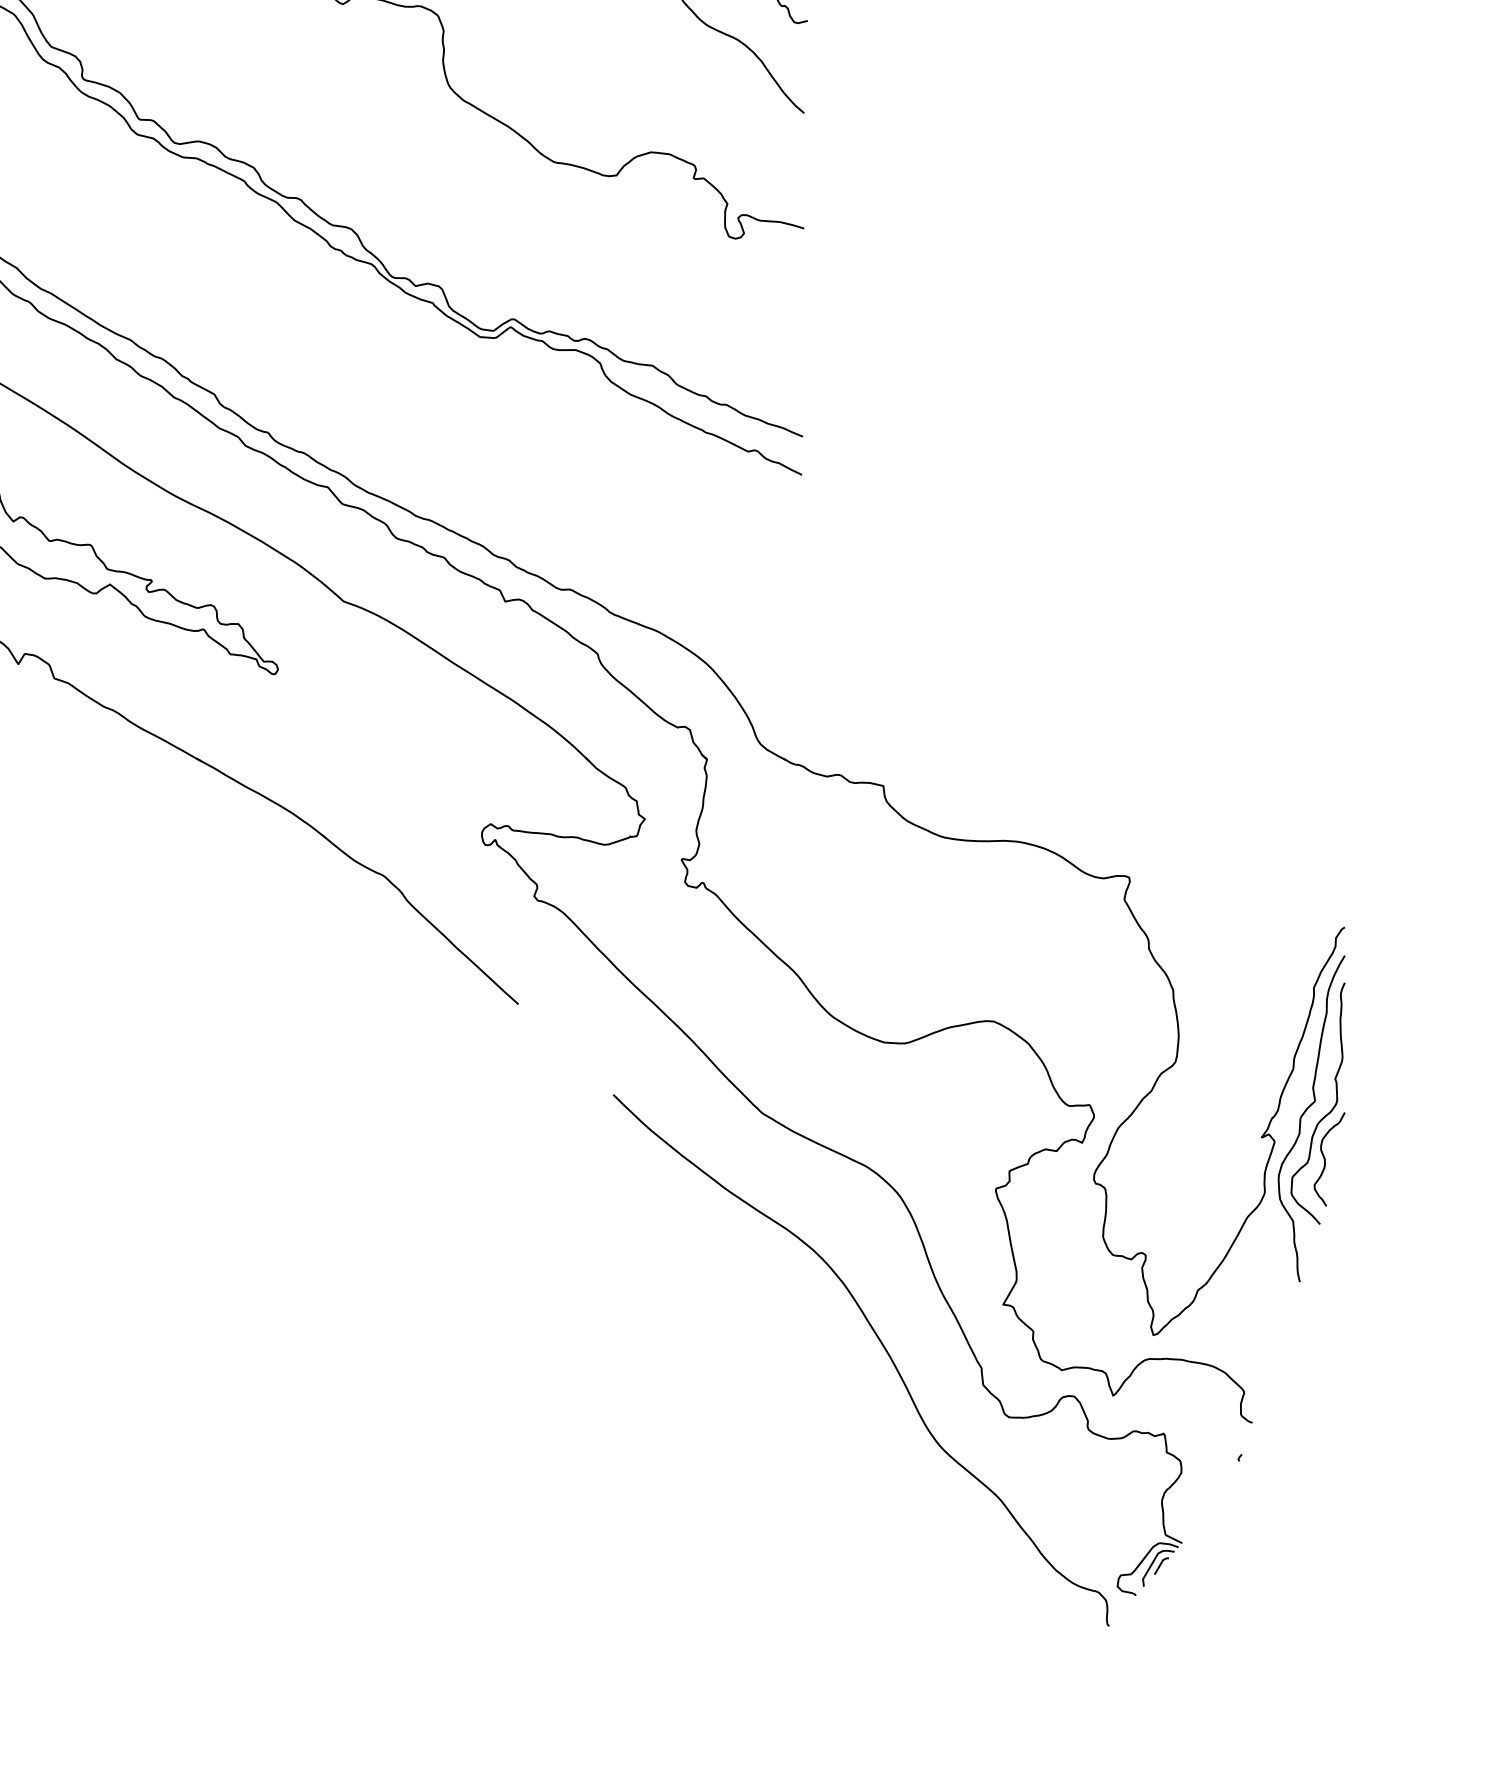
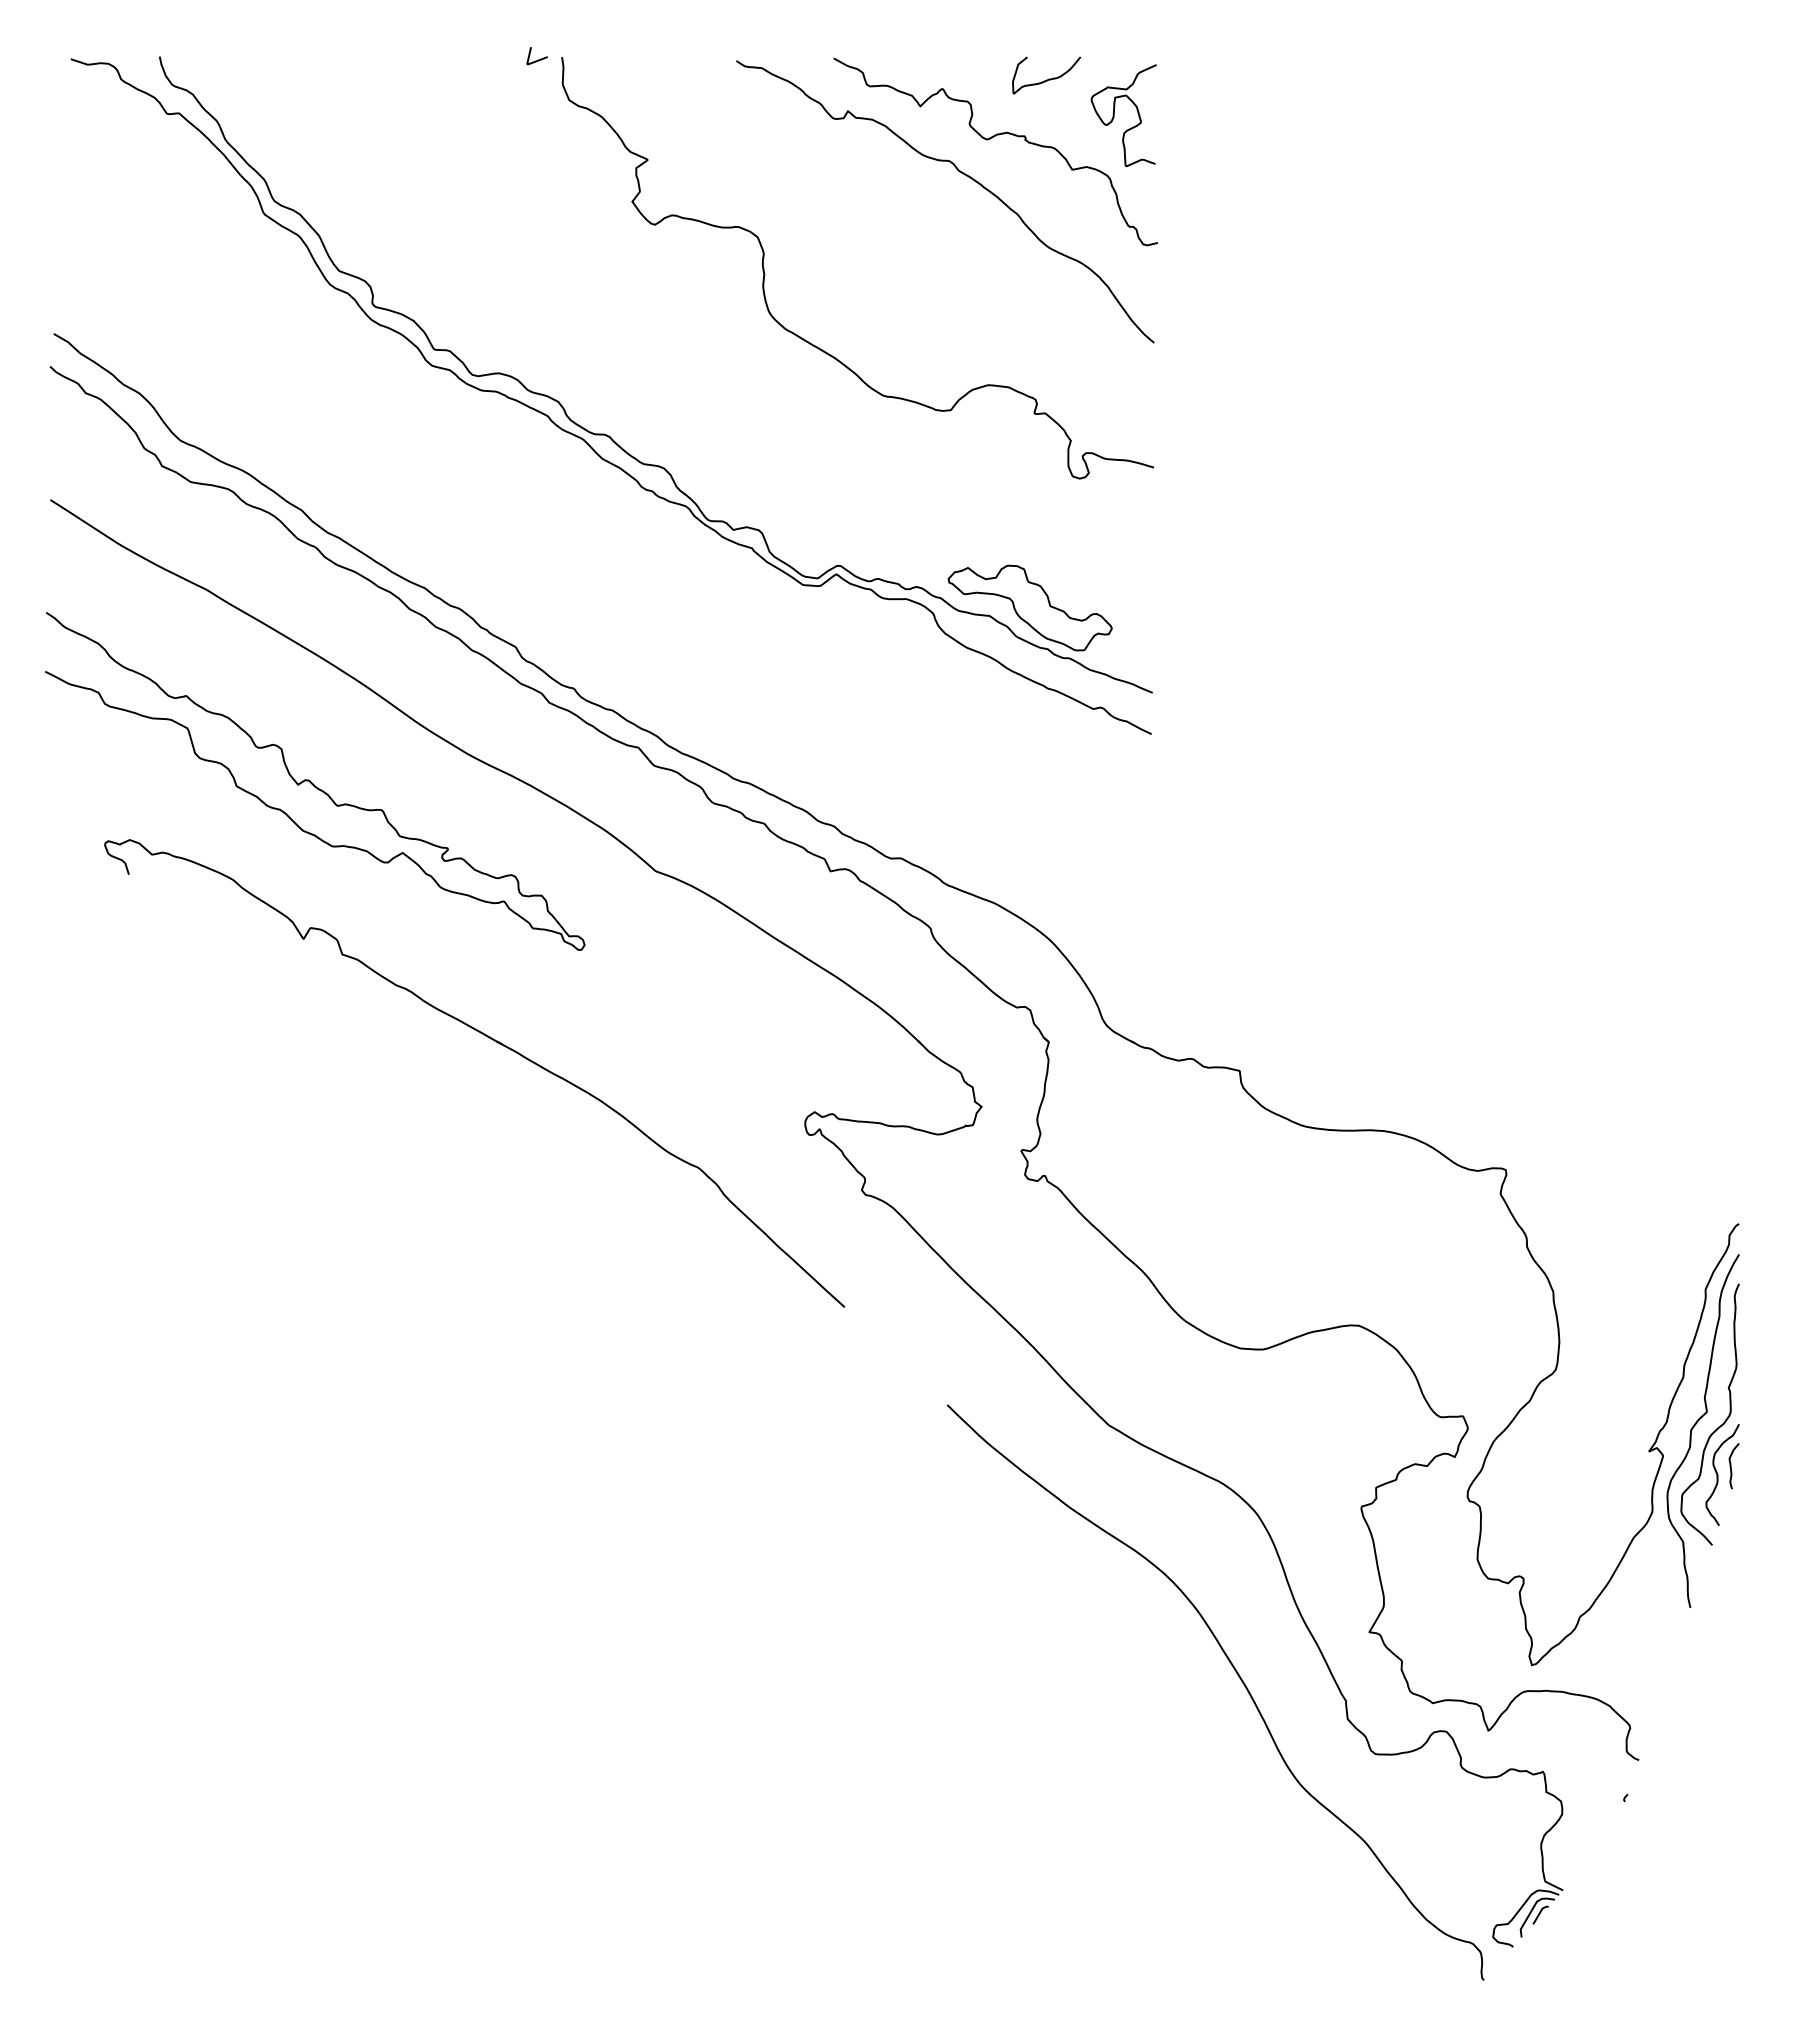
part: (689, 357) -> (1029, 607), added
curve: (1337, 1151) -> (1731, 1466), added

